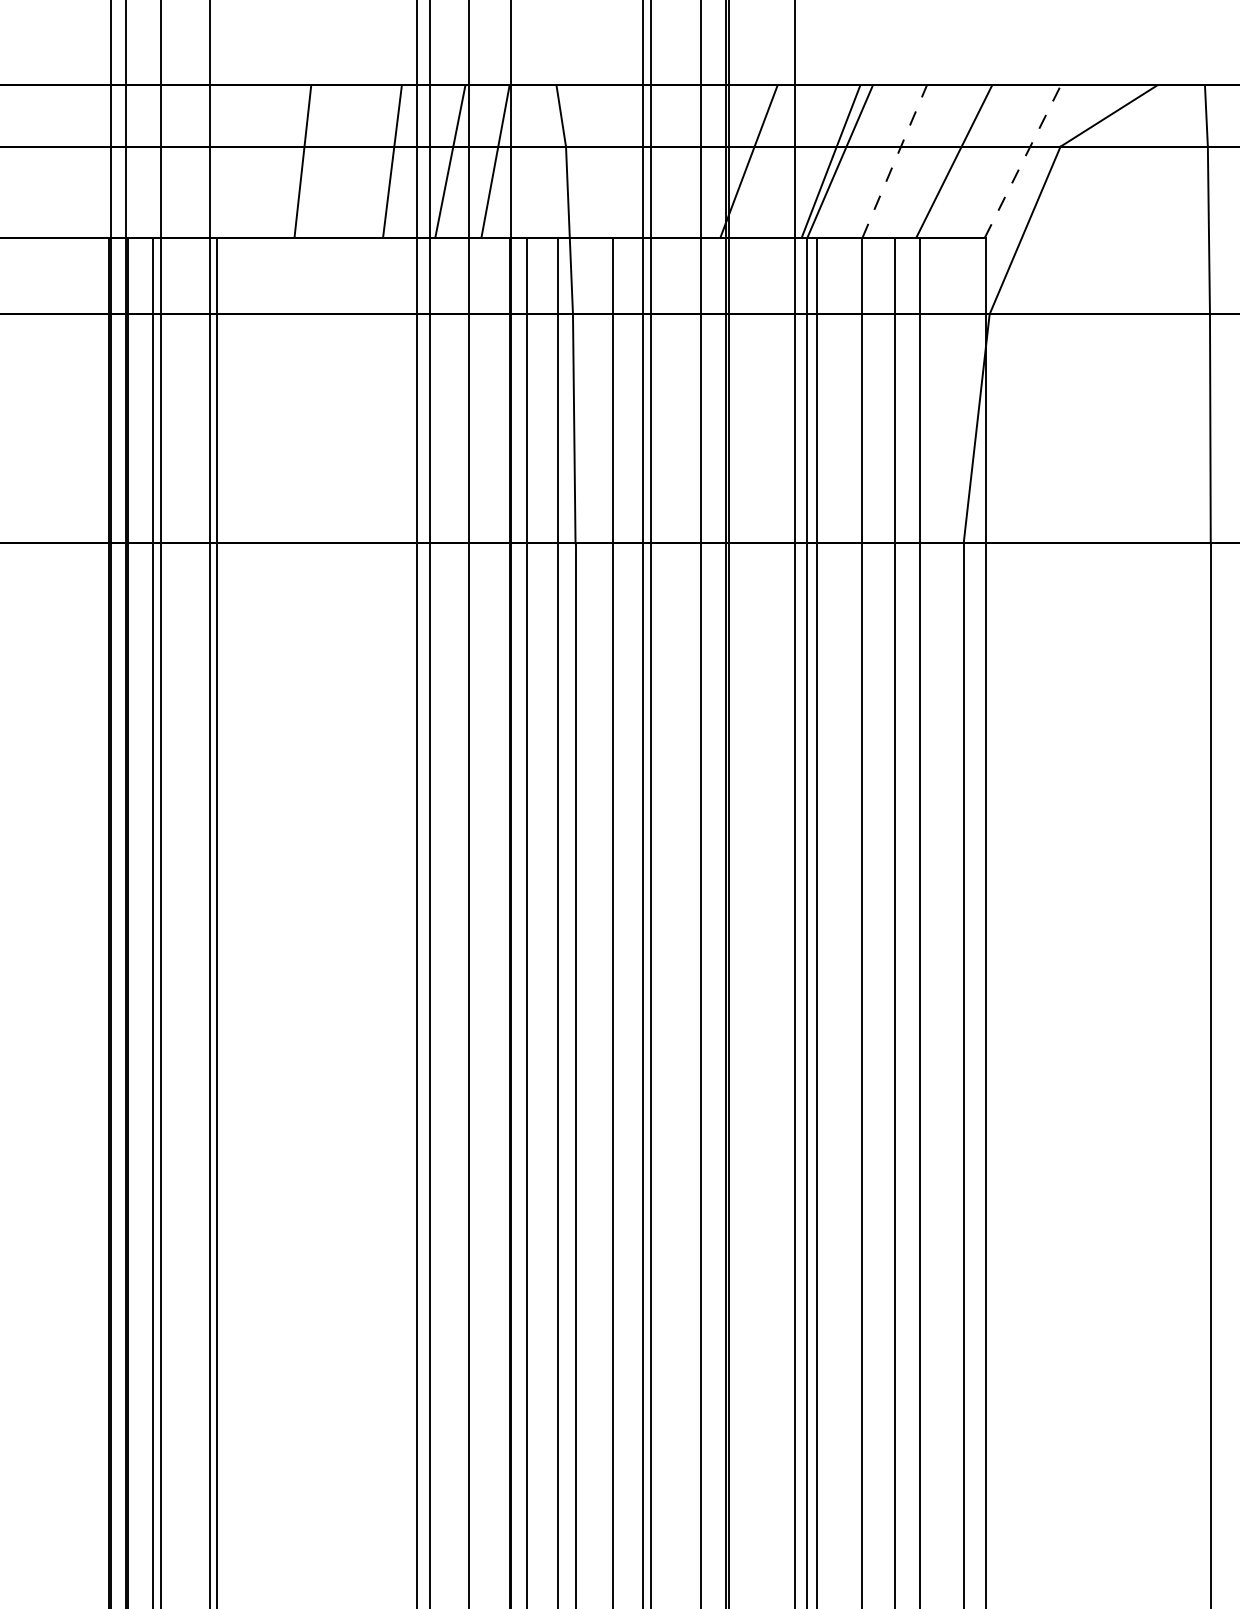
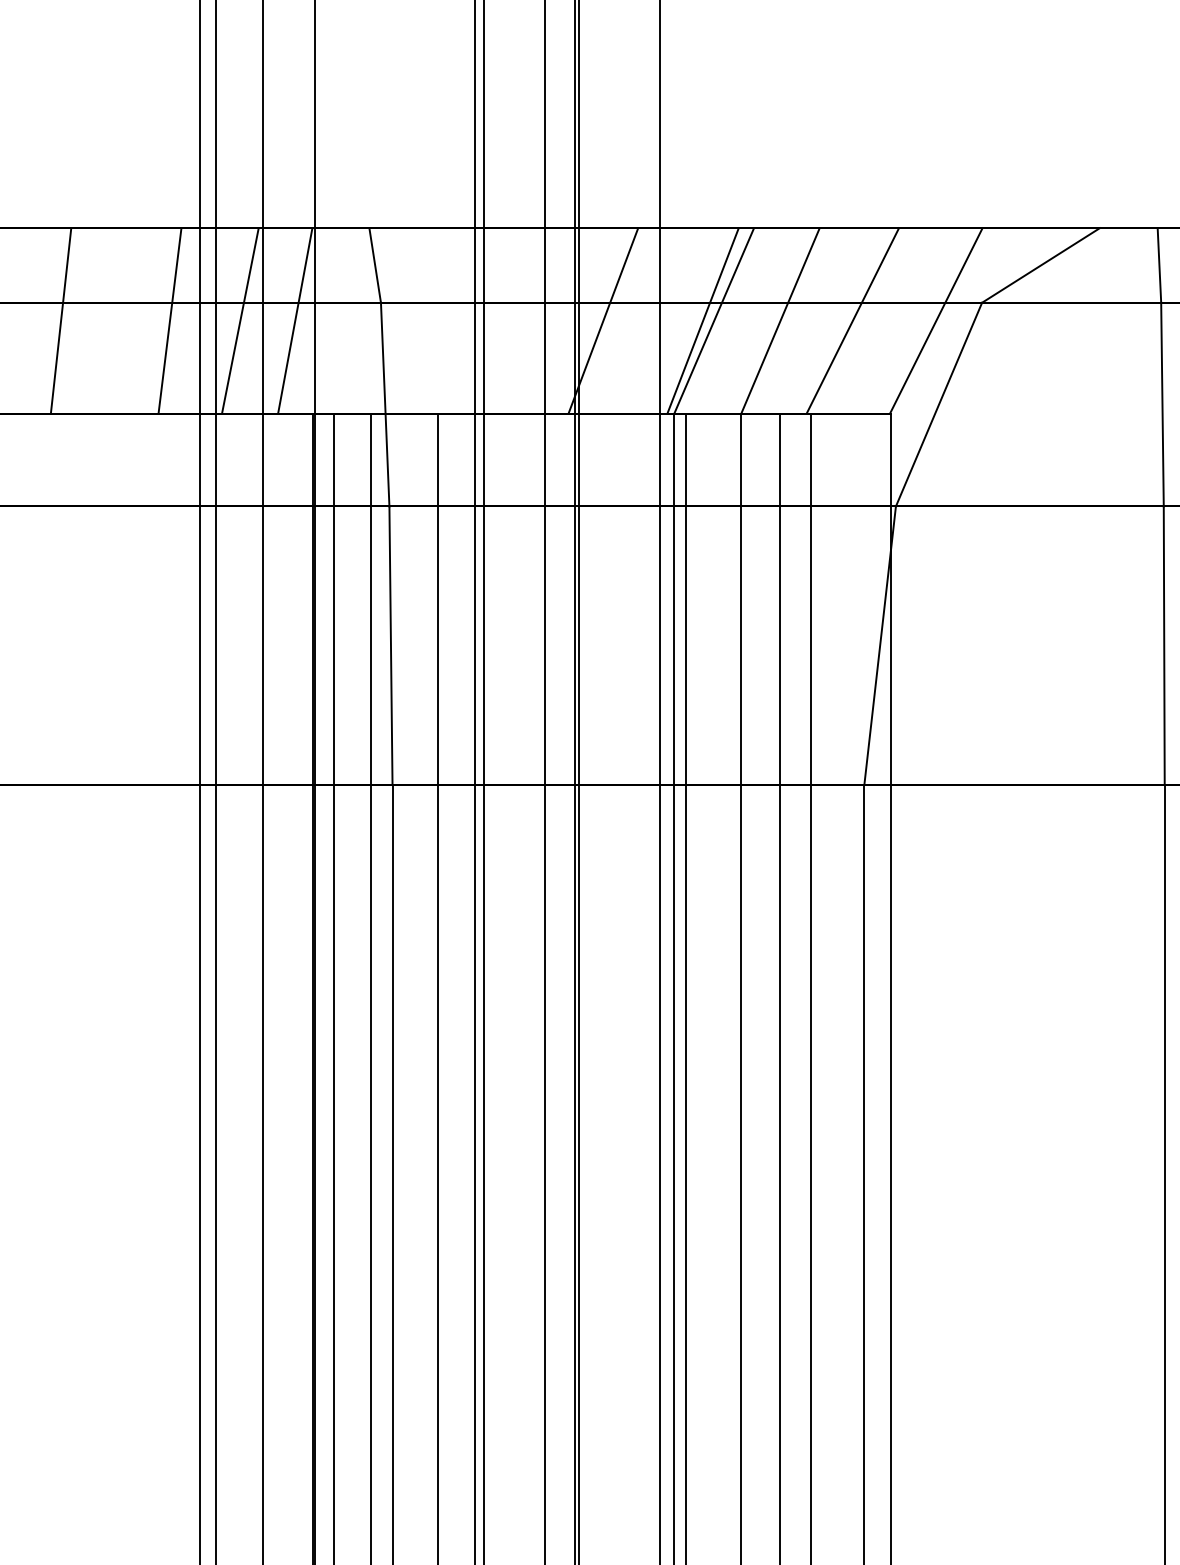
line: (894, 161) -> (780, 320), dashed -> solid
line: (1023, 161) -> (937, 320), dashed -> solid

